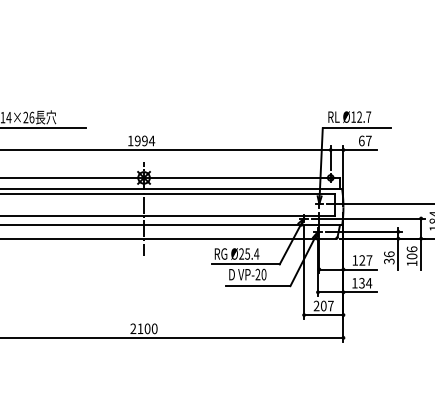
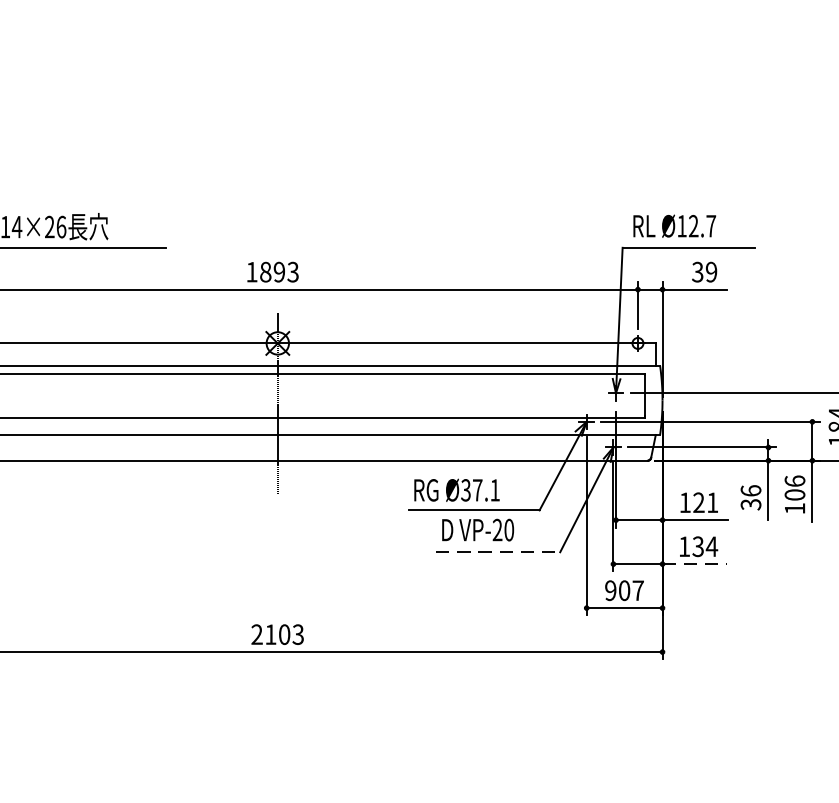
text: (144, 140) -> (278, 271), 1994 -> 1893
text: (364, 140) -> (703, 271), 67 -> 39
text: (249, 253) -> (481, 489), Ø25.4 -> Ø37.1
text: (369, 260) -> (712, 502), 127 -> 121
line: (258, 286) -> (498, 552), solid -> dashed
line: (360, 292) -> (695, 564), solid -> dashed
text: (316, 306) -> (610, 591), 207 -> 907
text: (154, 328) -> (297, 634), 2100 -> 2103

